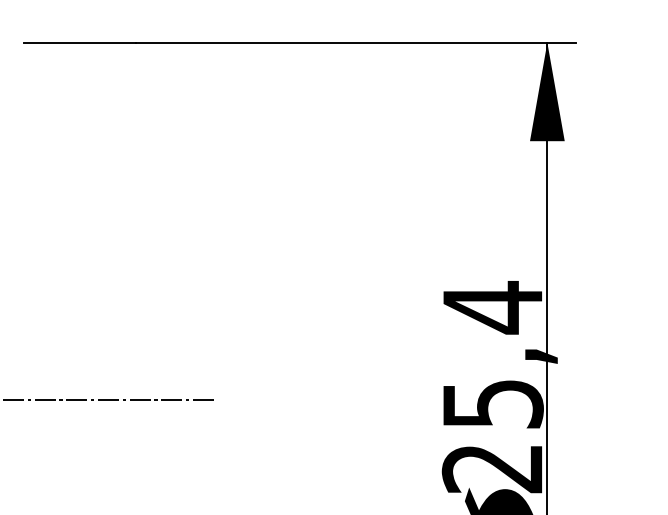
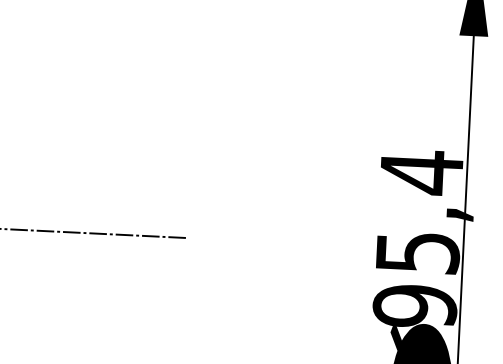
text: (492, 468) -> (414, 306), 25,4 -> 95,4

